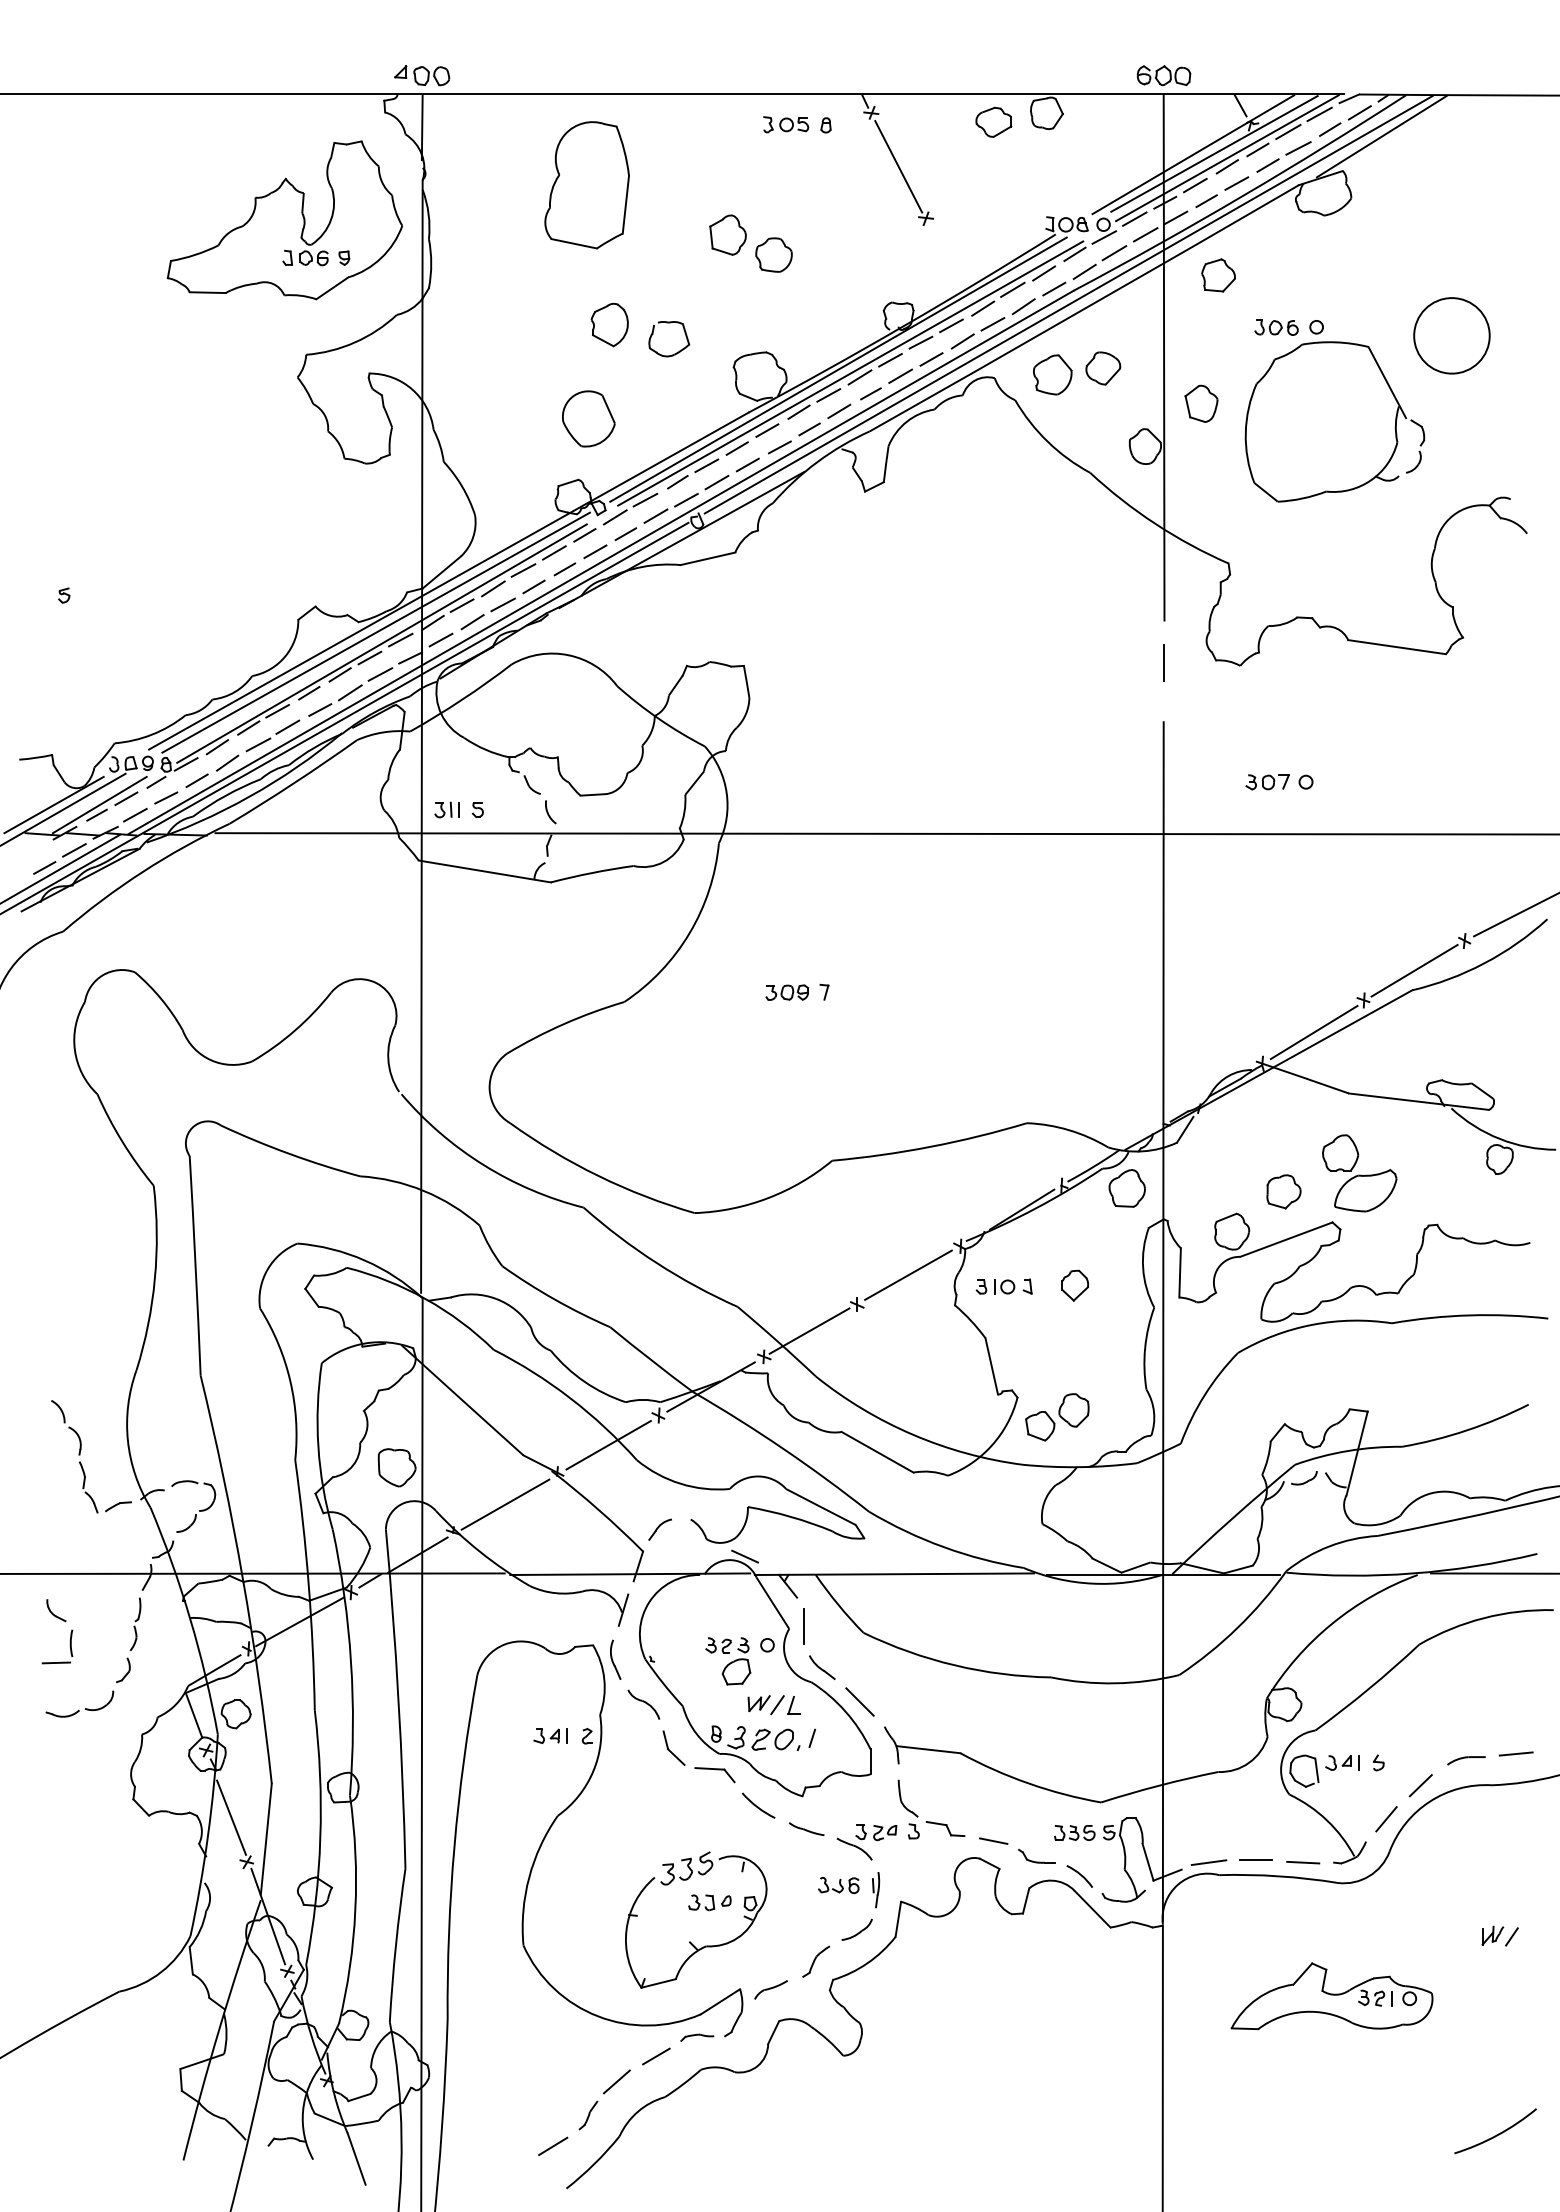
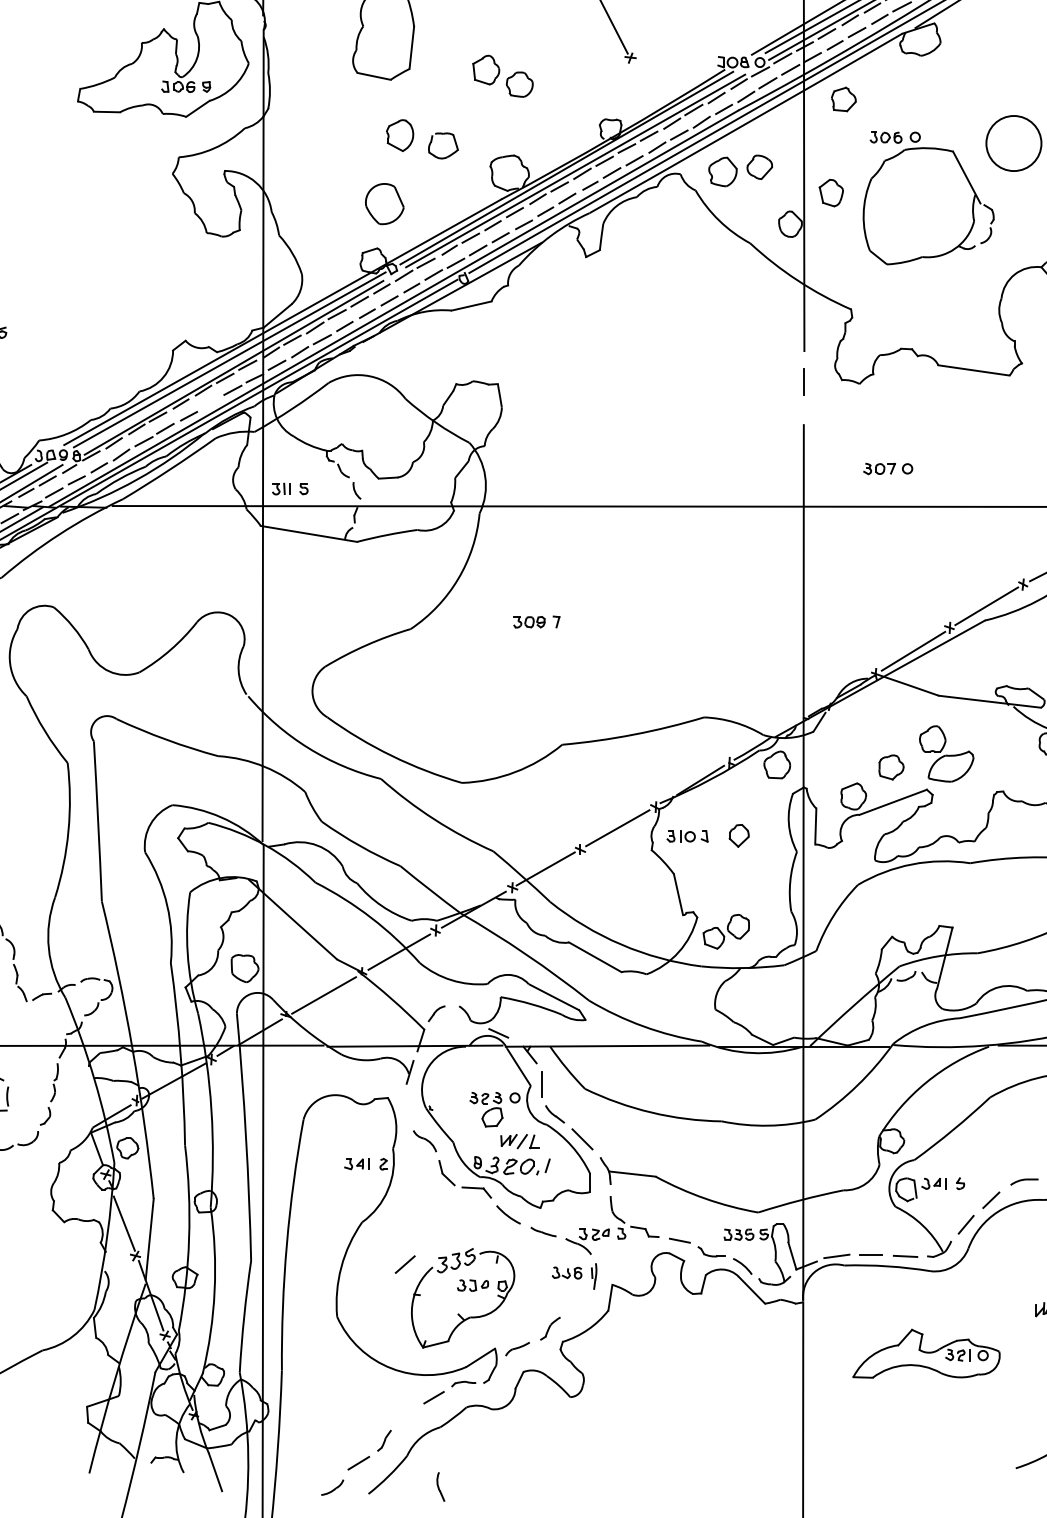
line: (350, 692) -> (211, 403), removed
part: (615, 1659) -> (440, 1486), moved
part: (856, 1929) -> (332, 1487), moved
line: (616, 2081) -> (404, 1264), moved

